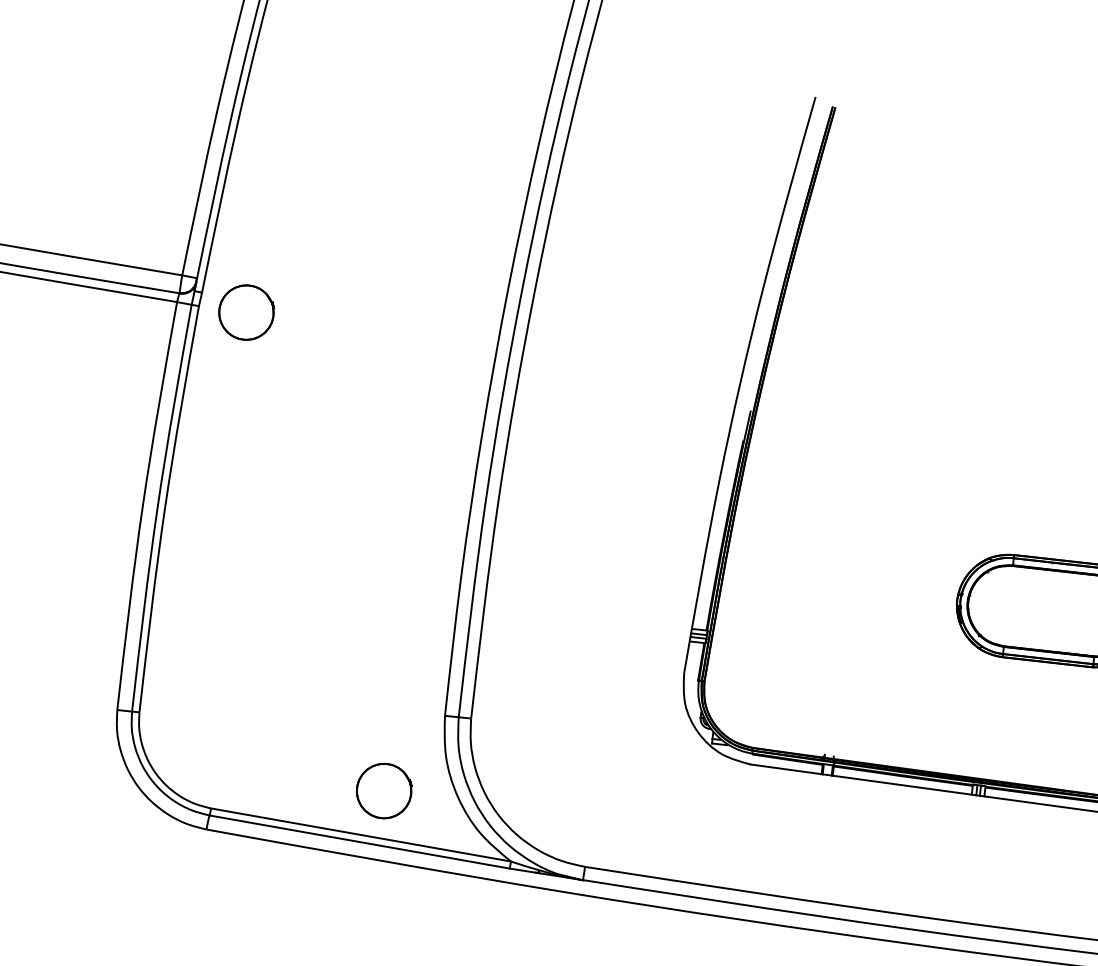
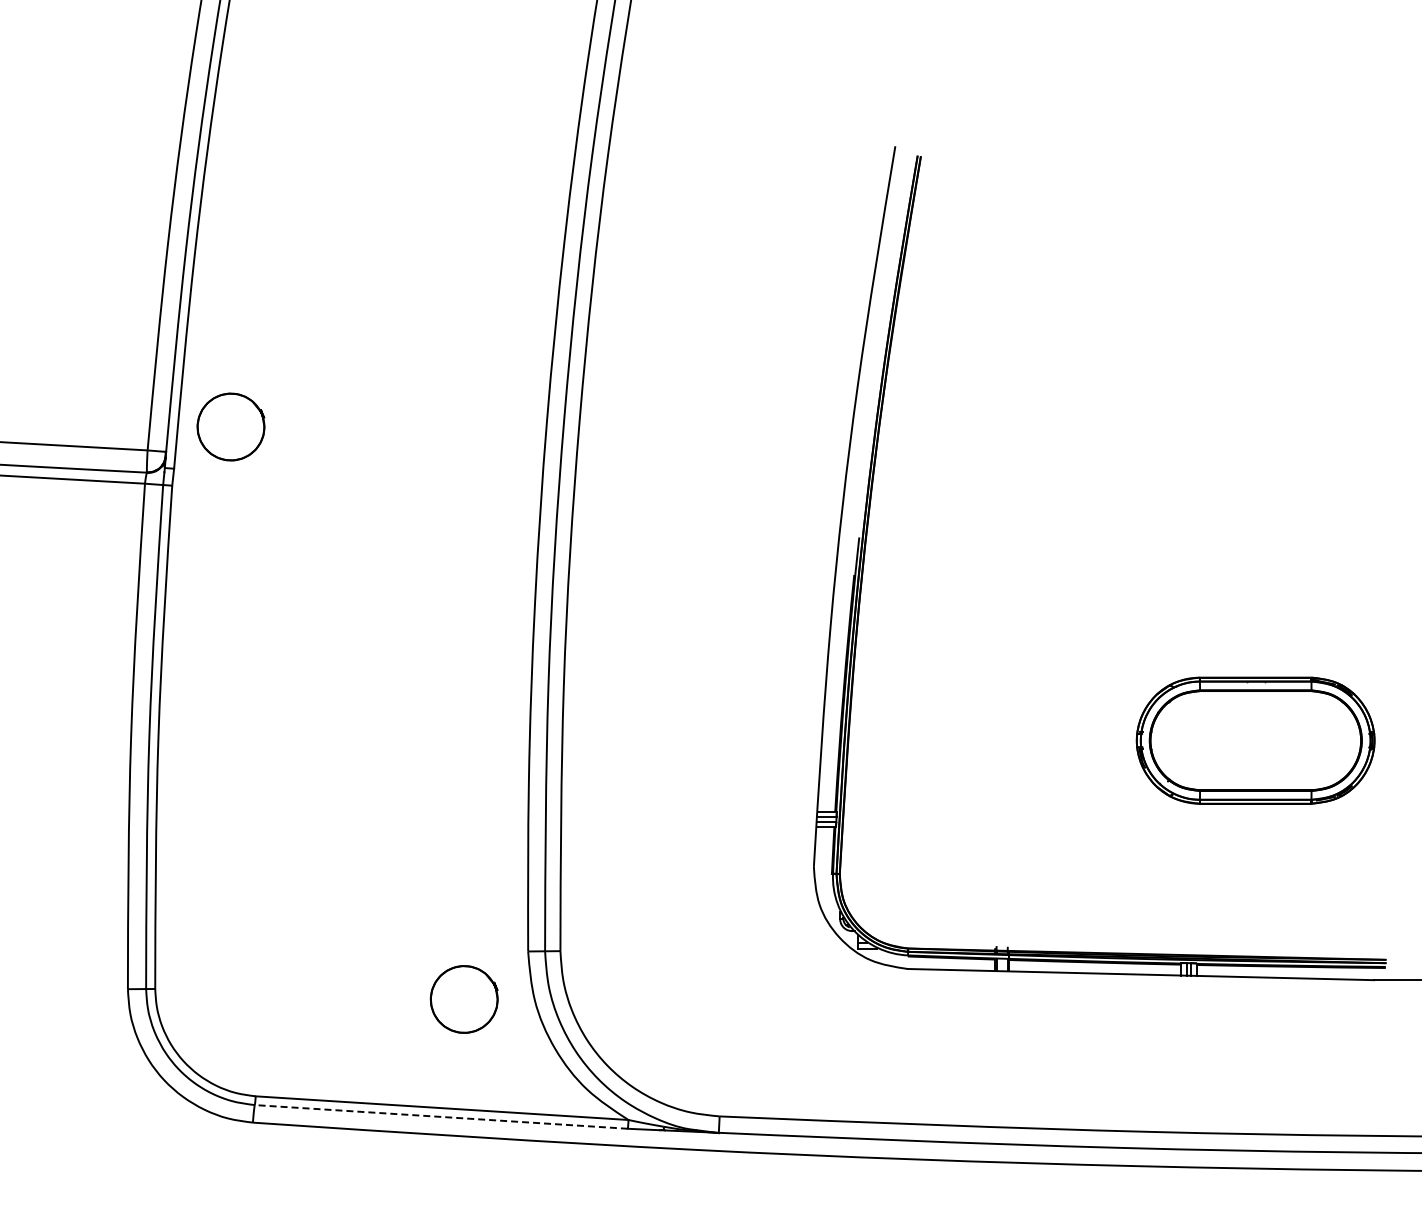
part: (246, 312) -> (230, 426), moved
part: (383, 791) -> (463, 999), moved
line: (359, 841) -> (441, 1116), solid -> dashed

